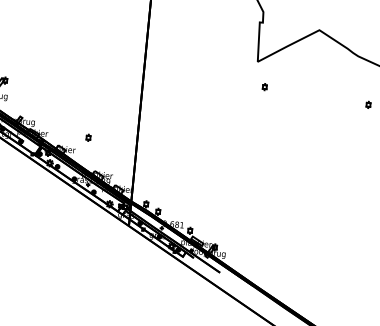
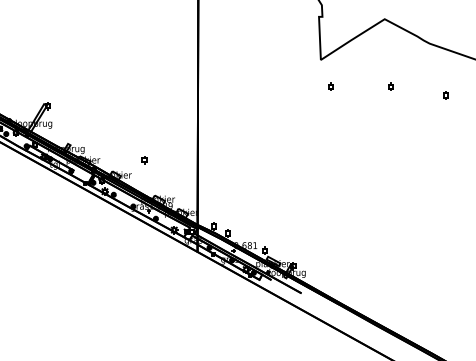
part: (318, 91) -> (390, 86), added

